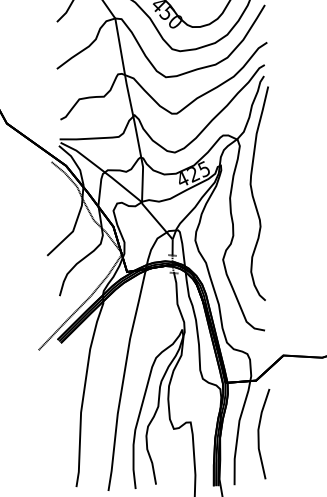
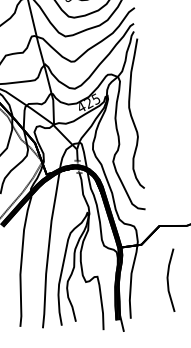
line: (259, 433) -> (168, 280), moved

